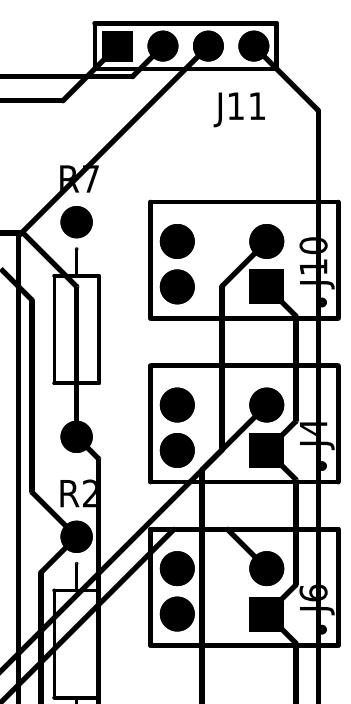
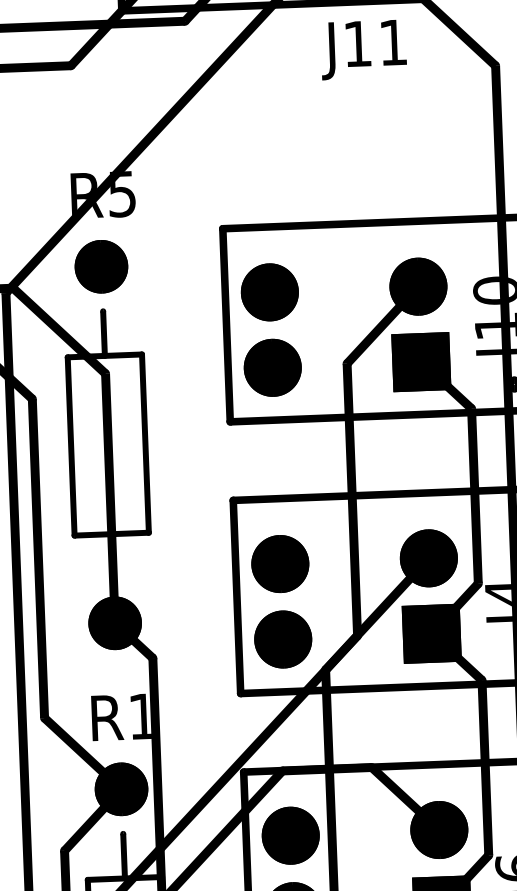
text: (238, 109) -> (362, 49), moved
text: (90, 179) -> (121, 194), R7 -> R5
text: (89, 493) -> (140, 716), R2 -> R1

